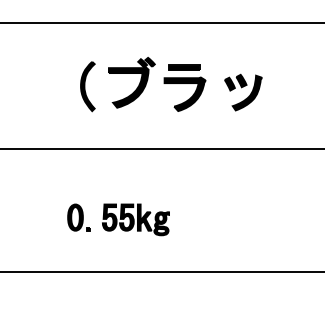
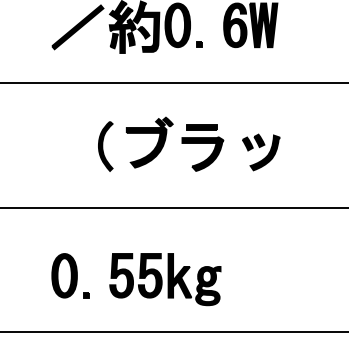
part: (118, 219) -> (136, 279), size x1.67

